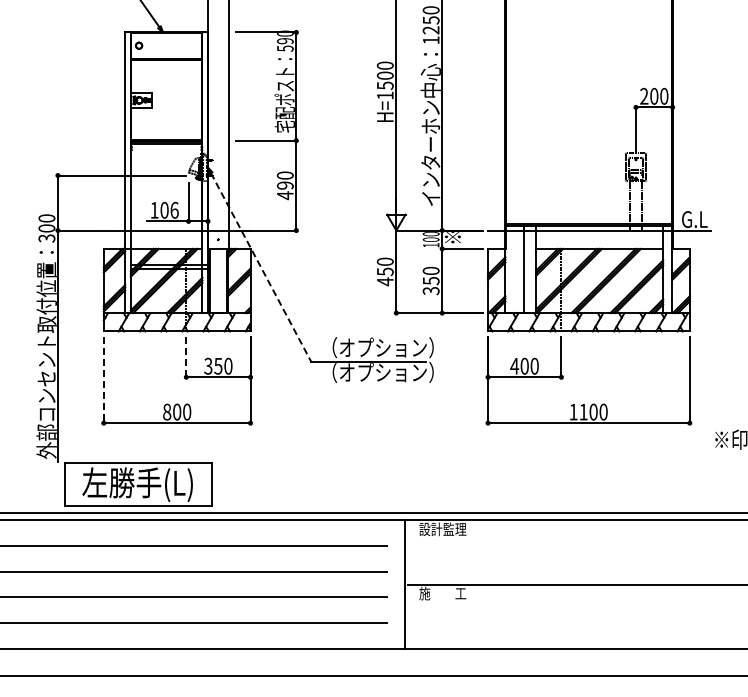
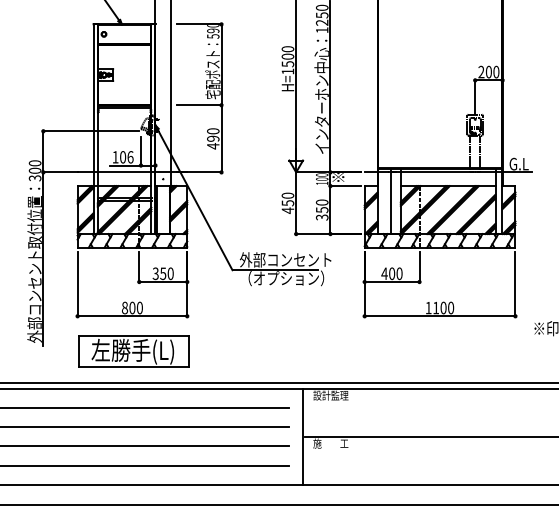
line: (261, 267) -> (195, 199), dashed -> solid
text: (381, 347) -> (285, 259), （オプション） -> 外部コンセント
line: (186, 357) -> (139, 267), dashed -> solid
line: (103, 380) -> (77, 284), dashed -> solid
part: (138, 484) -> (133, 351), moved

